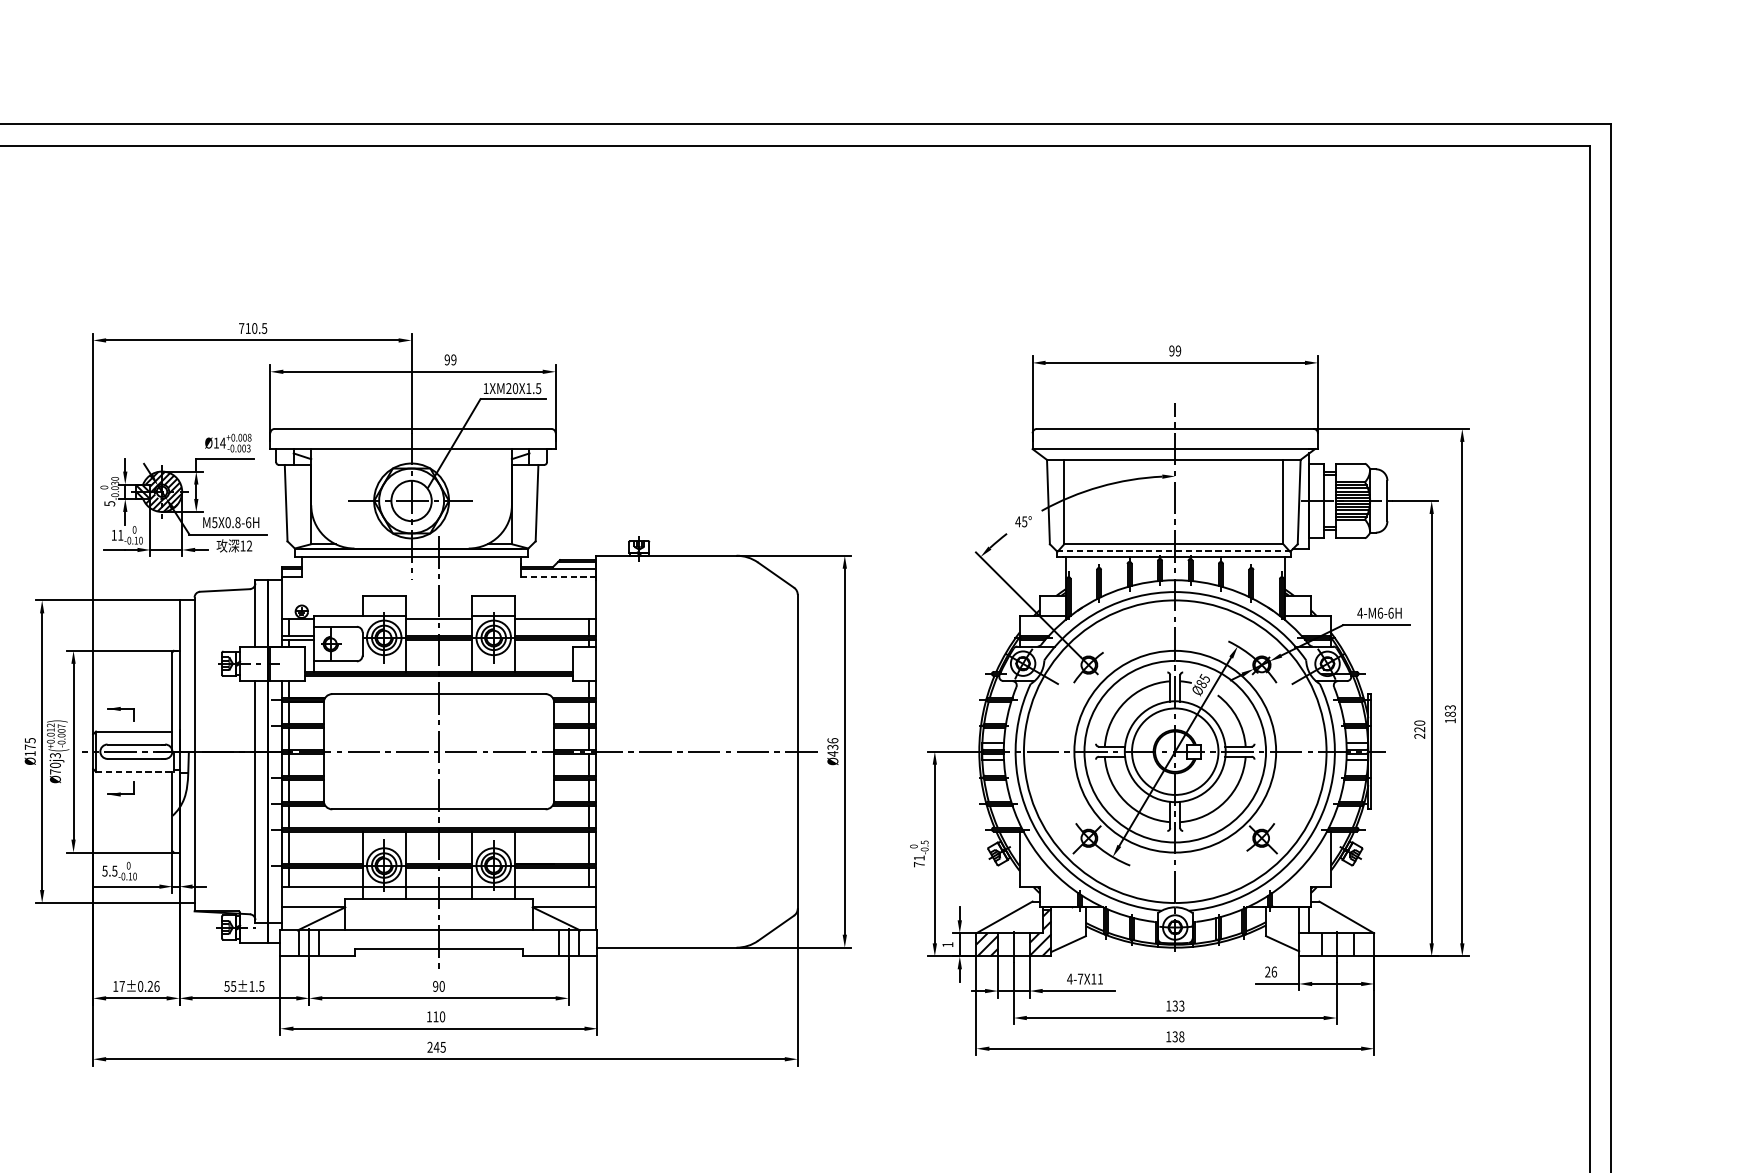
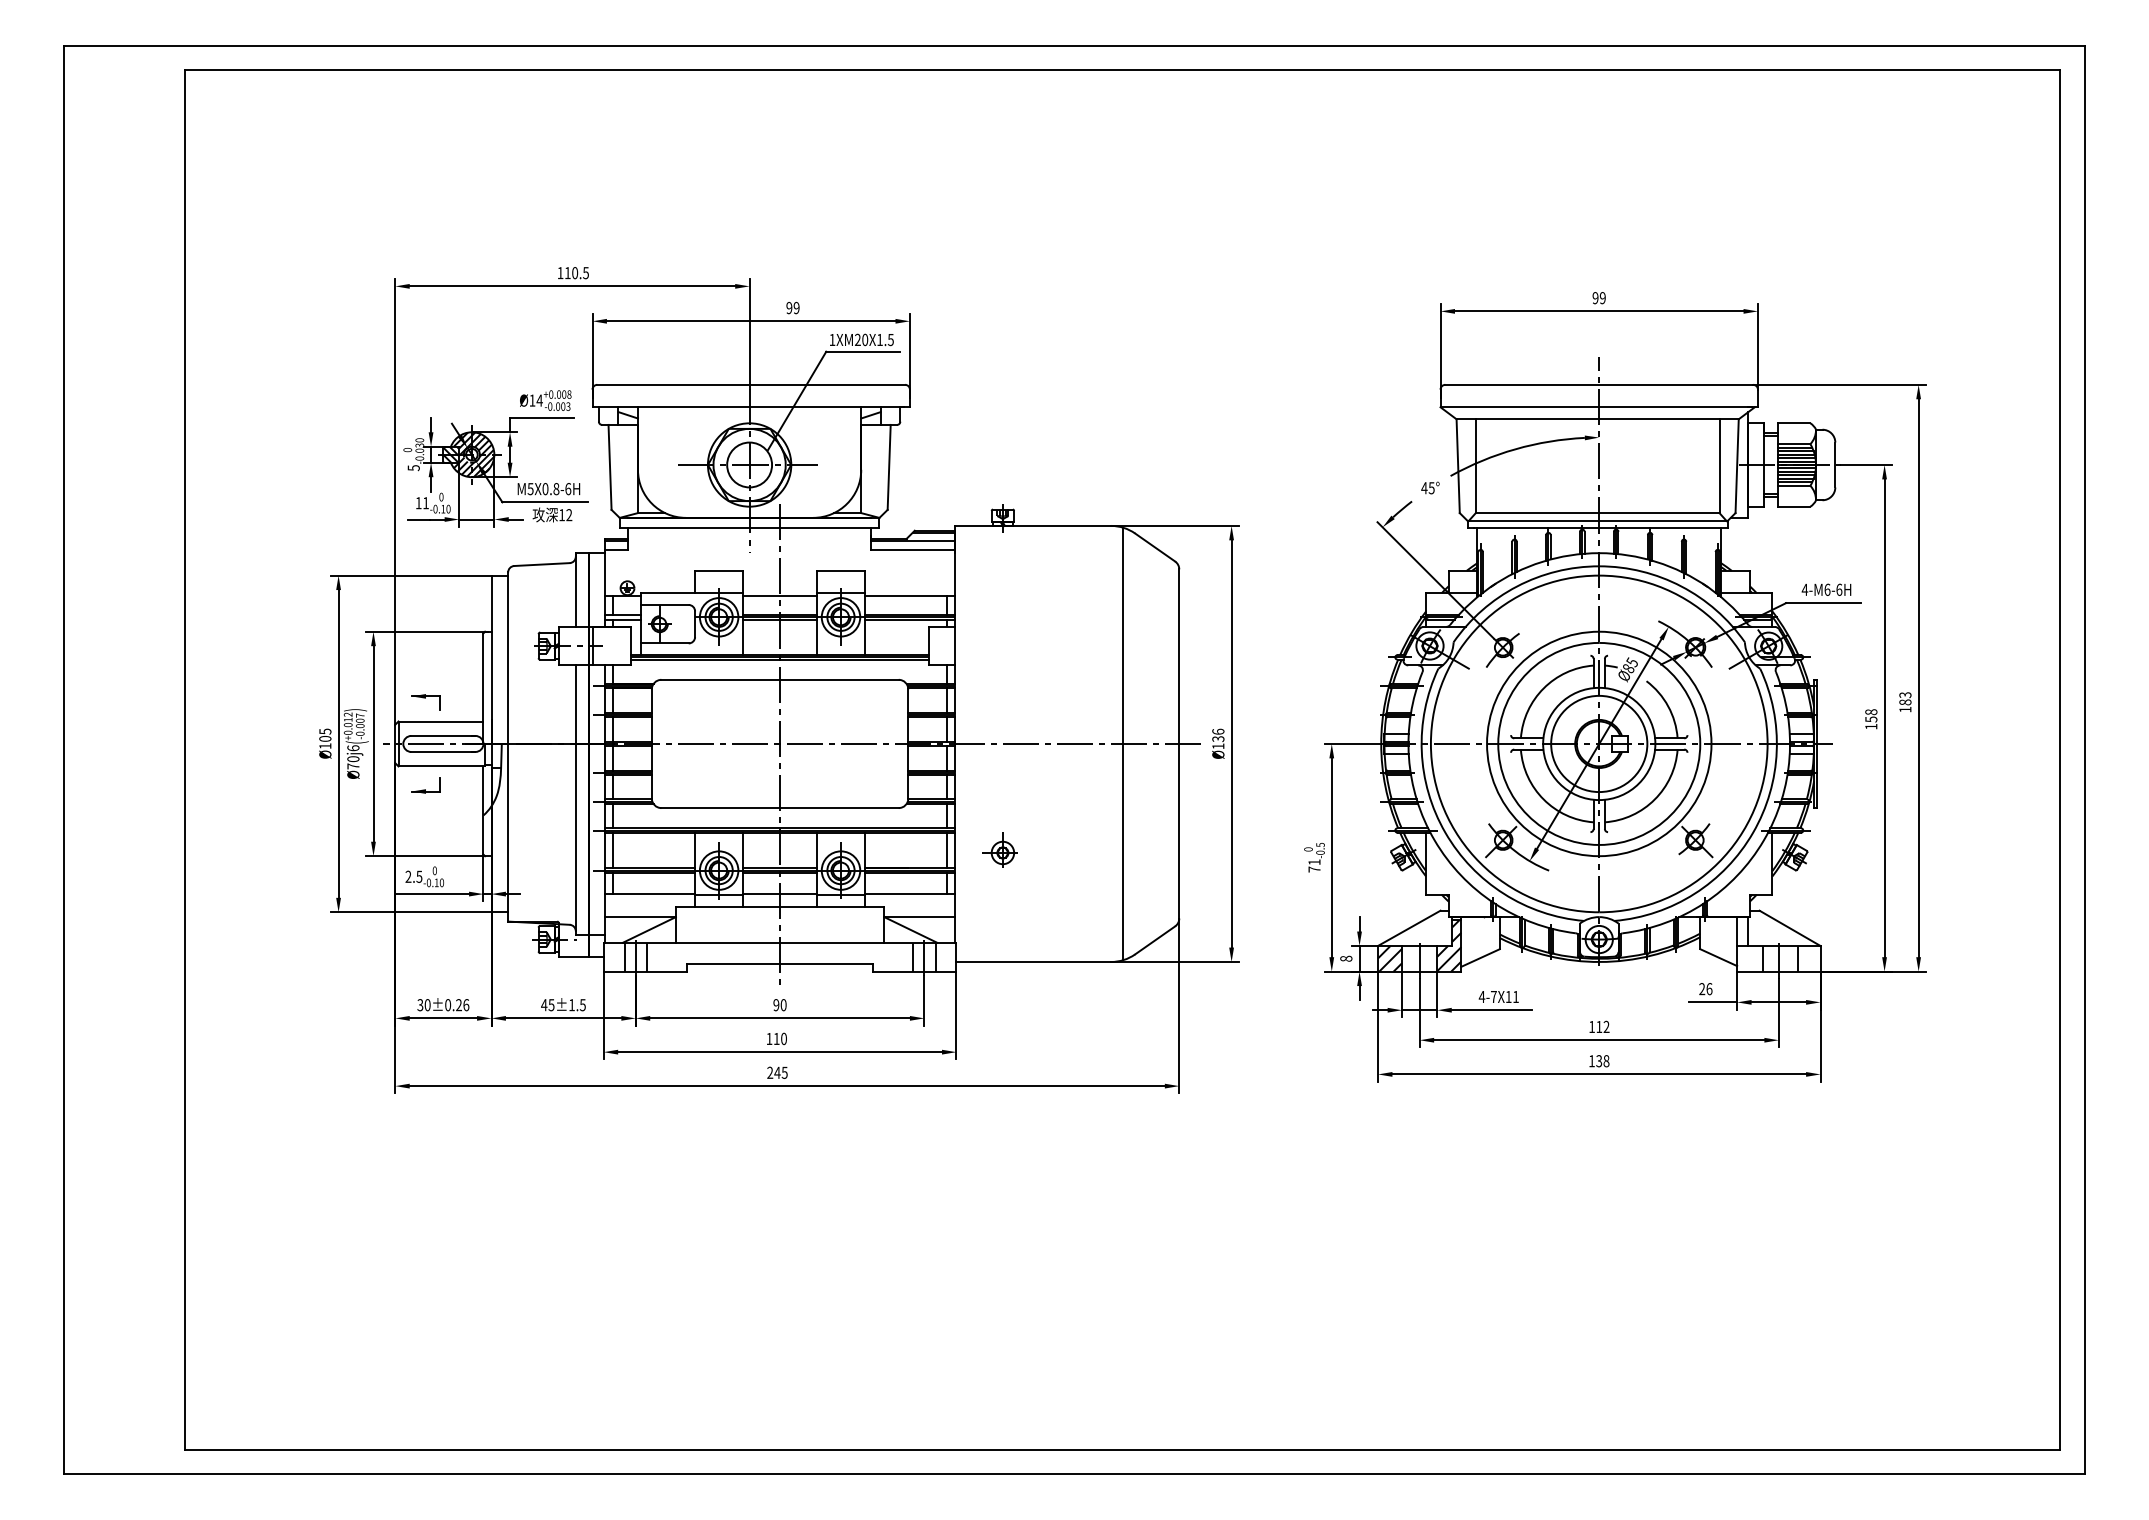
text: (241, 328) -> (560, 273), 710.5 -> 110.5
line: (1173, 551) -> (1597, 521), dashed -> solid
line: (558, 576) -> (913, 549), dashed -> solid
text: (1419, 729) -> (1871, 719), 220 -> 158
text: (30, 746) -> (325, 738), Ø175 -> Ø105
line: (747, 751) -> (1123, 743), added
text: (833, 754) -> (1218, 746), Ø436 -> Ø136
text: (55, 755) -> (353, 748), j3 -> j6
line: (135, 771) -> (442, 766), dashed -> solid
part: (636, 846) -> (999, 849), added
text: (105, 870) -> (408, 876), 5.5 -> 2.5
text: (948, 944) -> (1346, 958), 1 -> 8
text: (118, 986) -> (423, 1005), 17 -> 30
text: (227, 986) -> (544, 1005), 55 -> 45
text: (1178, 1005) -> (1602, 1026), 133 -> 112

